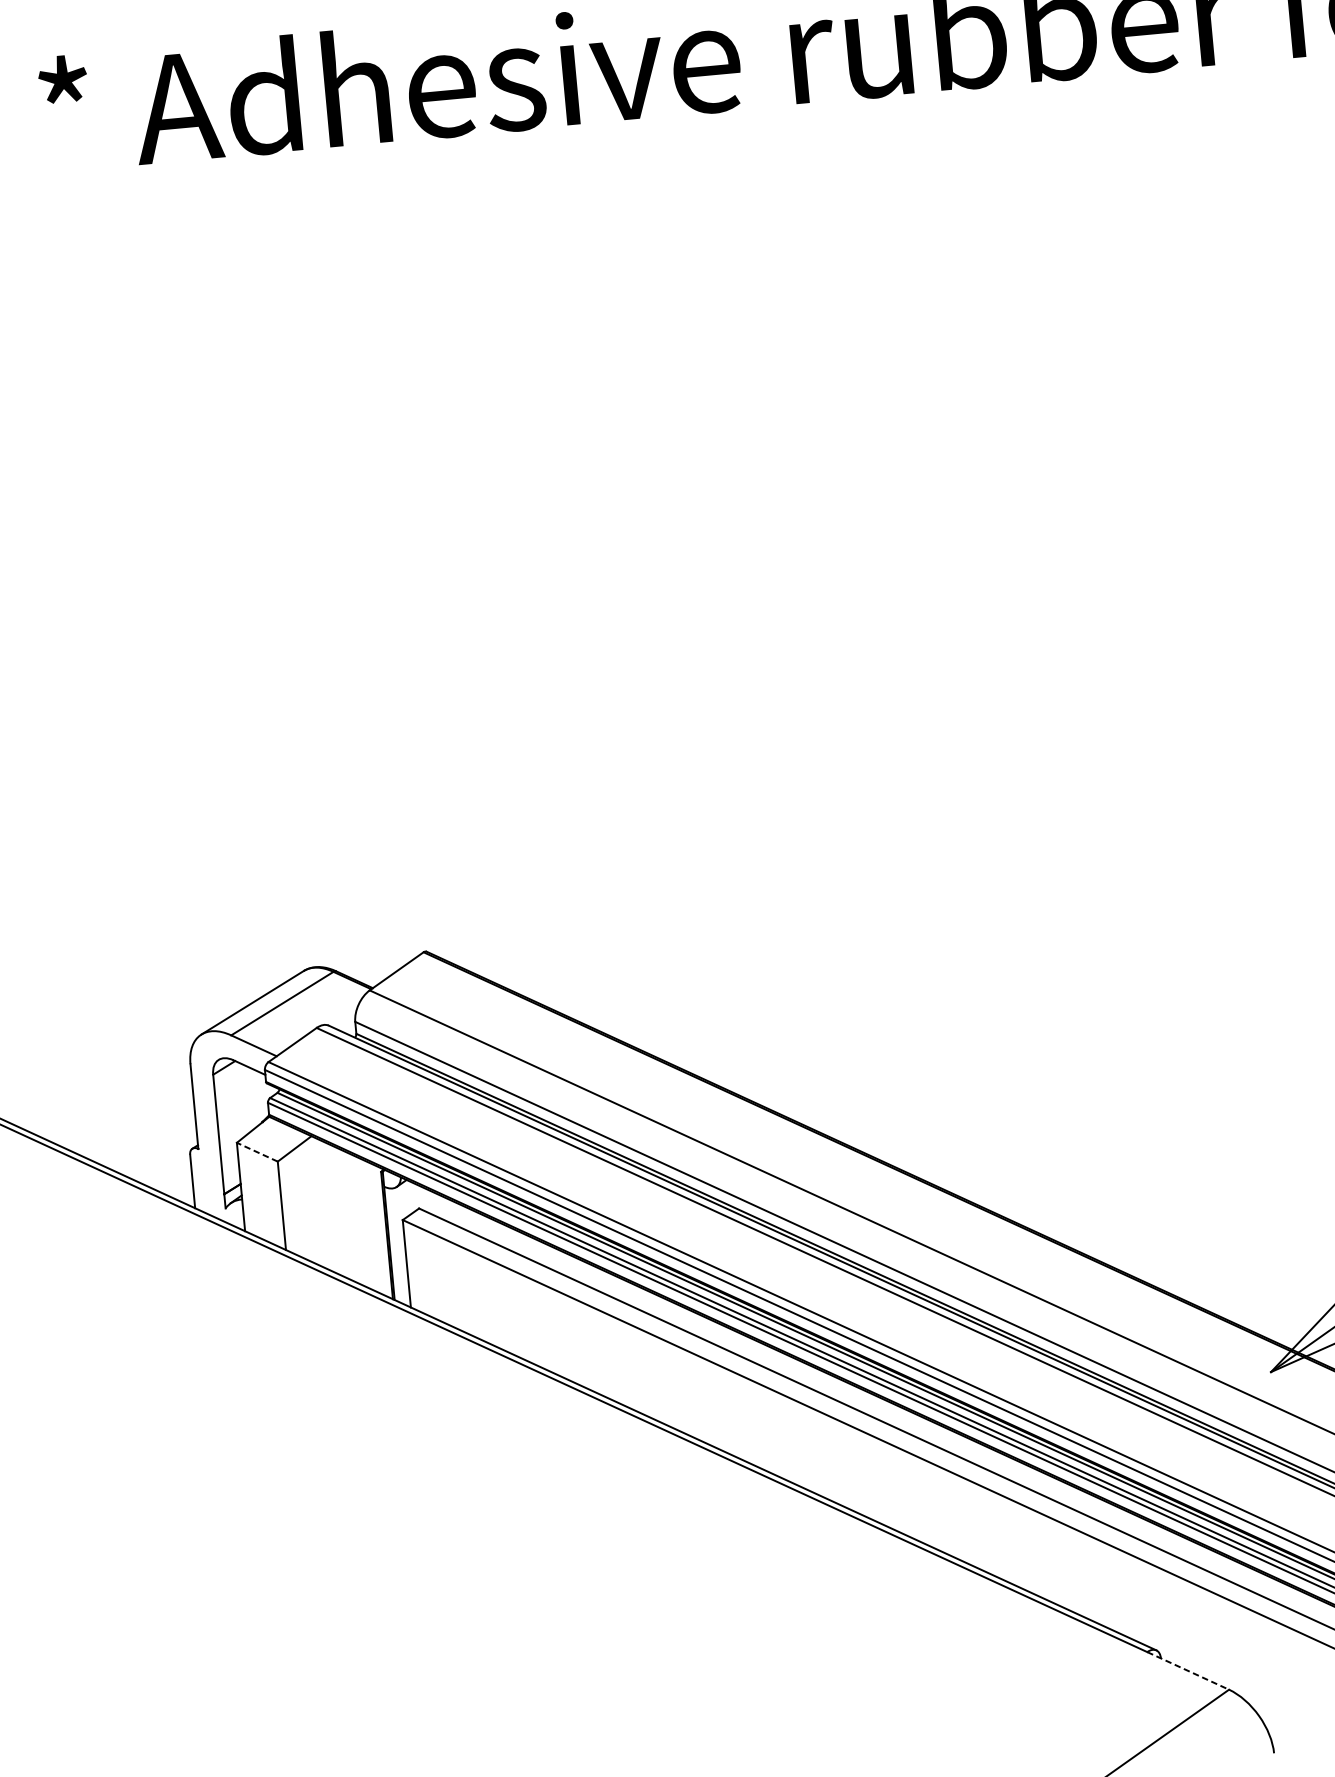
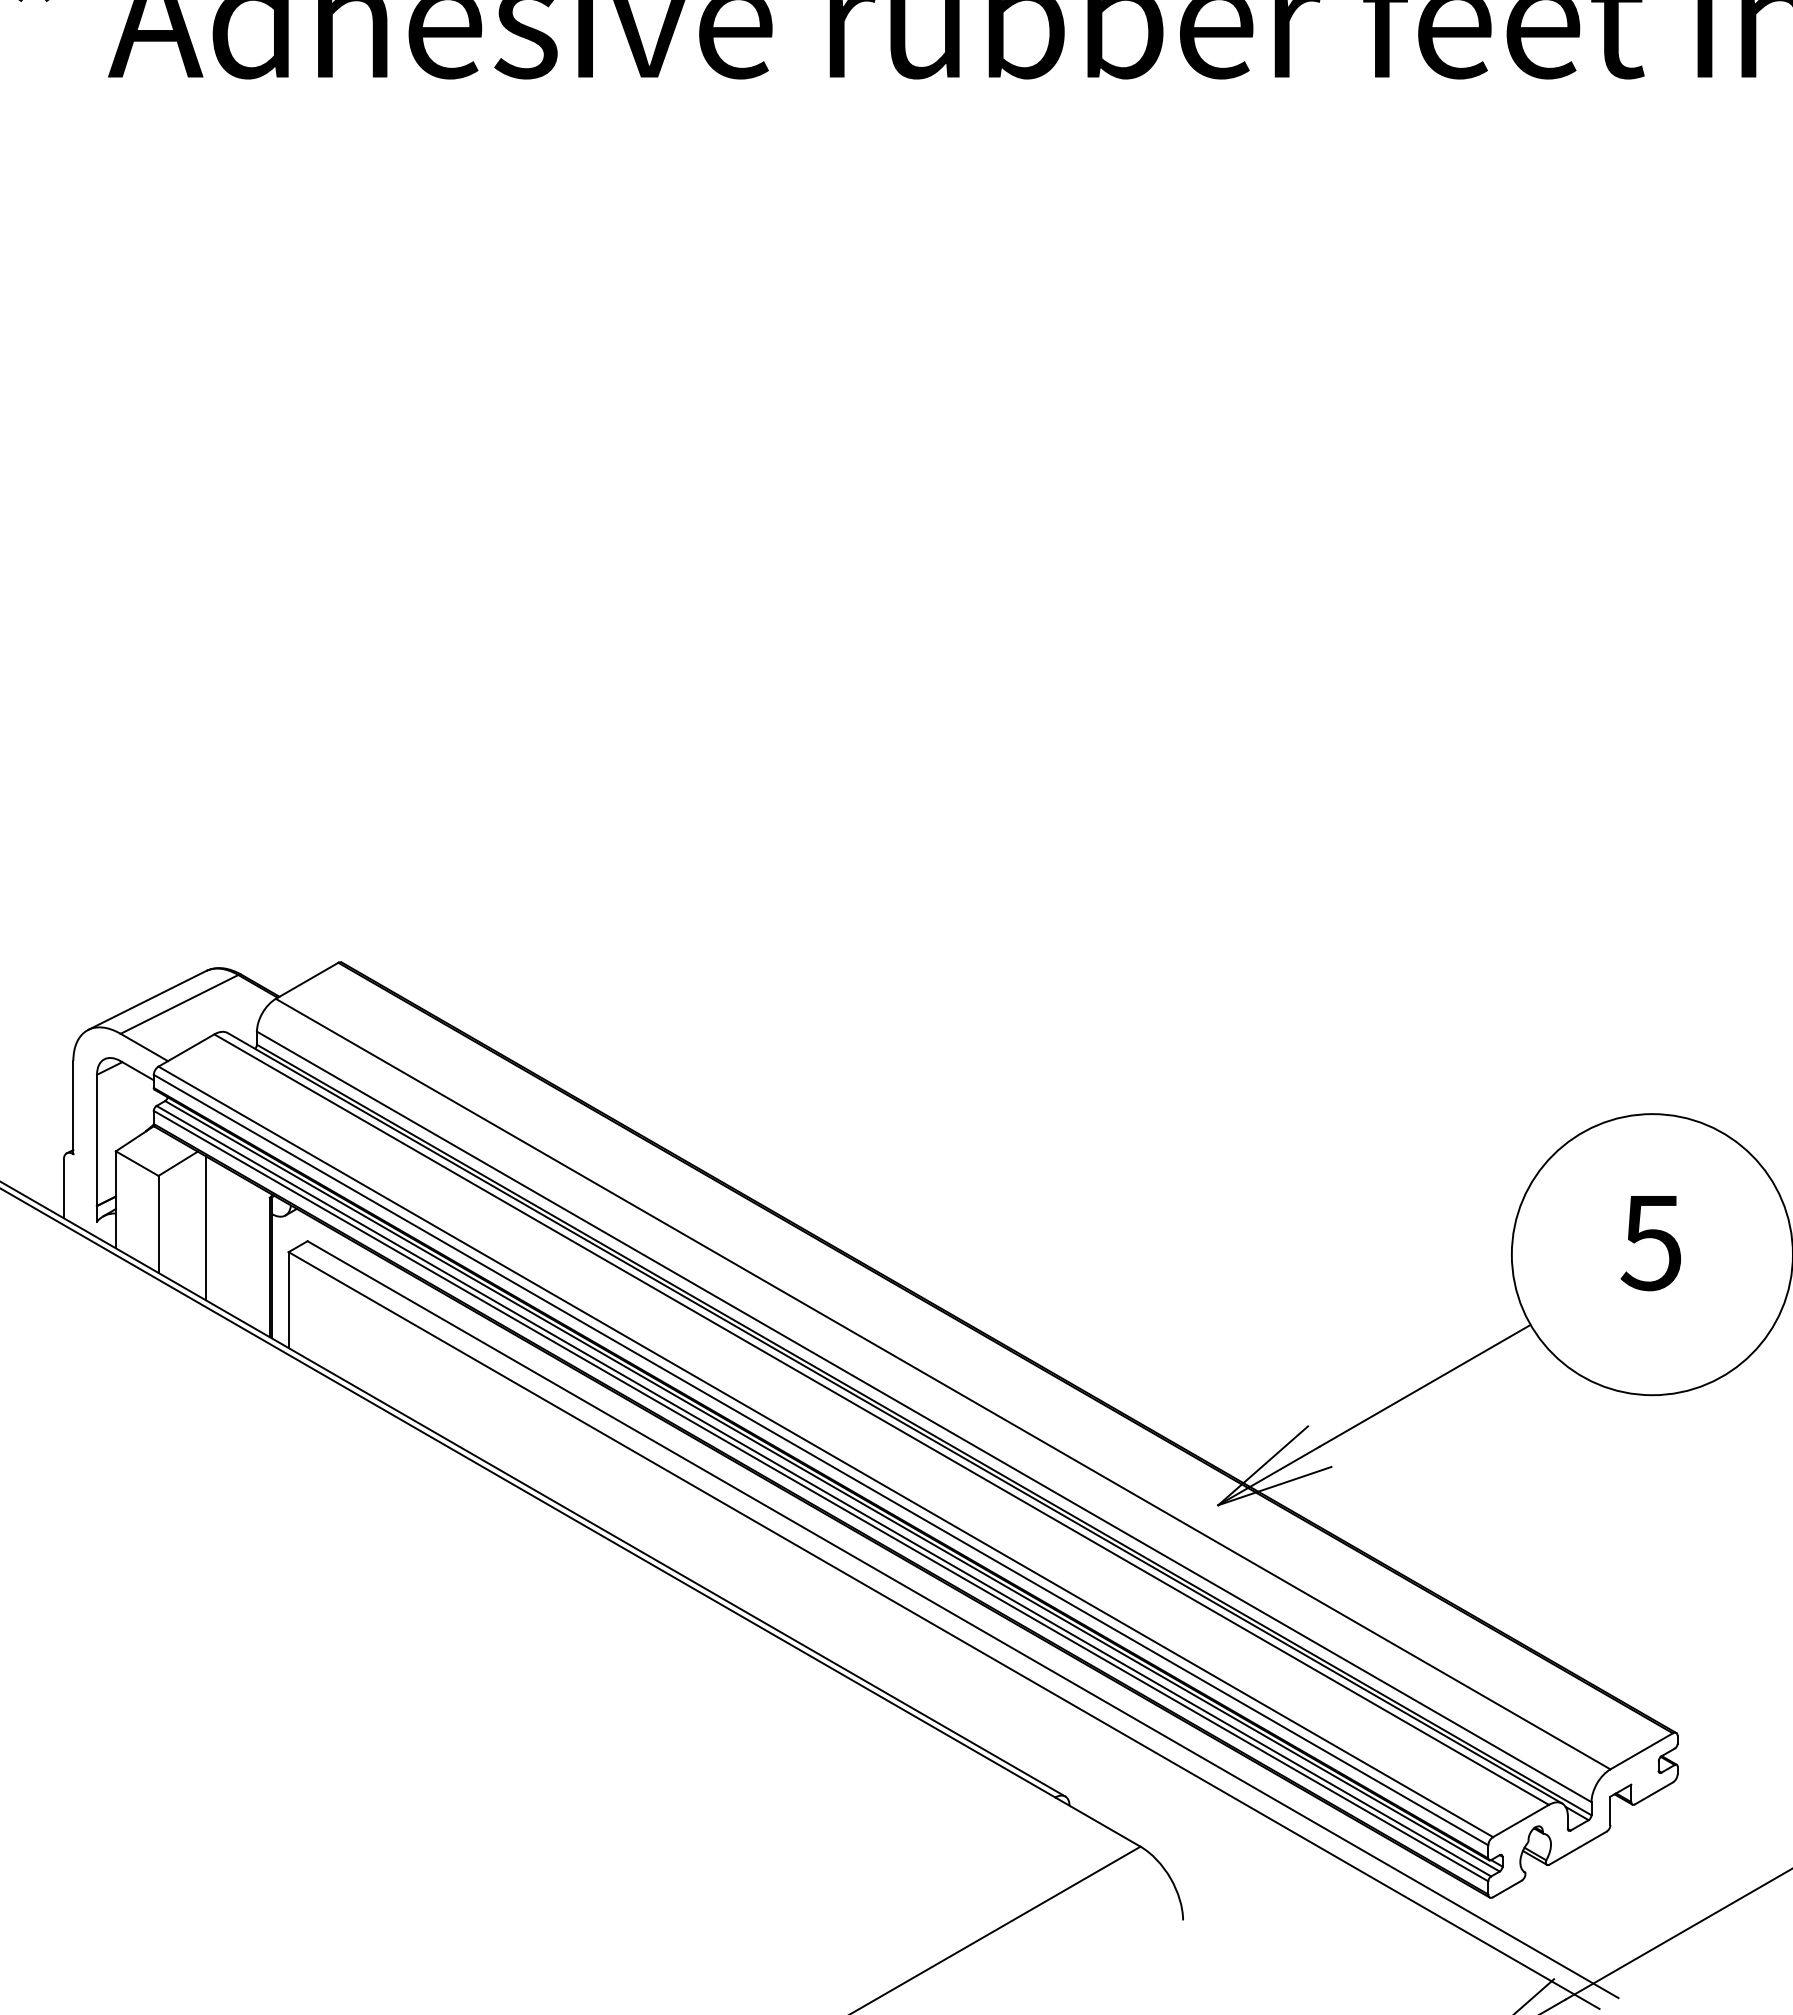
line: (257, 1152) -> (137, 1163), dashed -> solid
line: (325, 1205) -> (205, 1228), added
line: (1188, 1671) -> (1098, 1822), dashed -> solid

